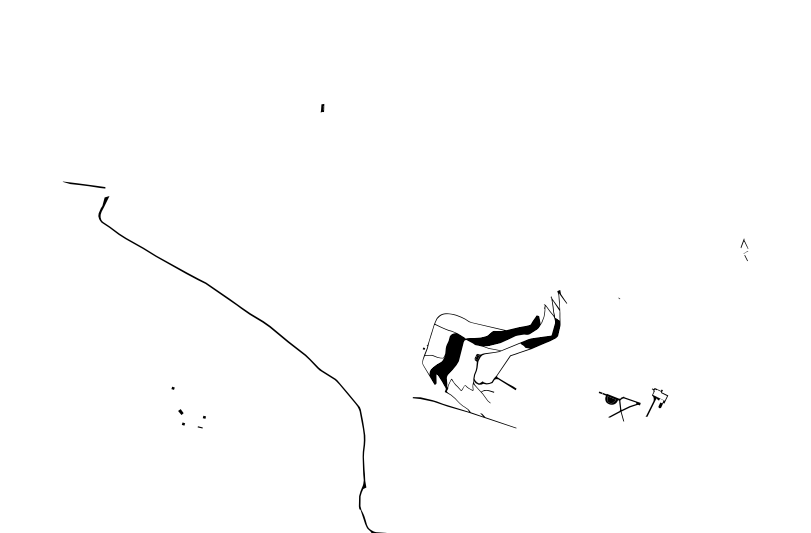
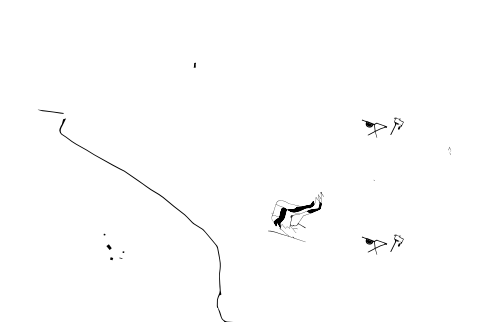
part: (632, 211) -> (382, 127), added
part: (743, 249) -> (449, 150), size x0.6
part: (489, 358) -> (295, 216), size x0.6
part: (181, 416) -> (109, 251), size x1.6

